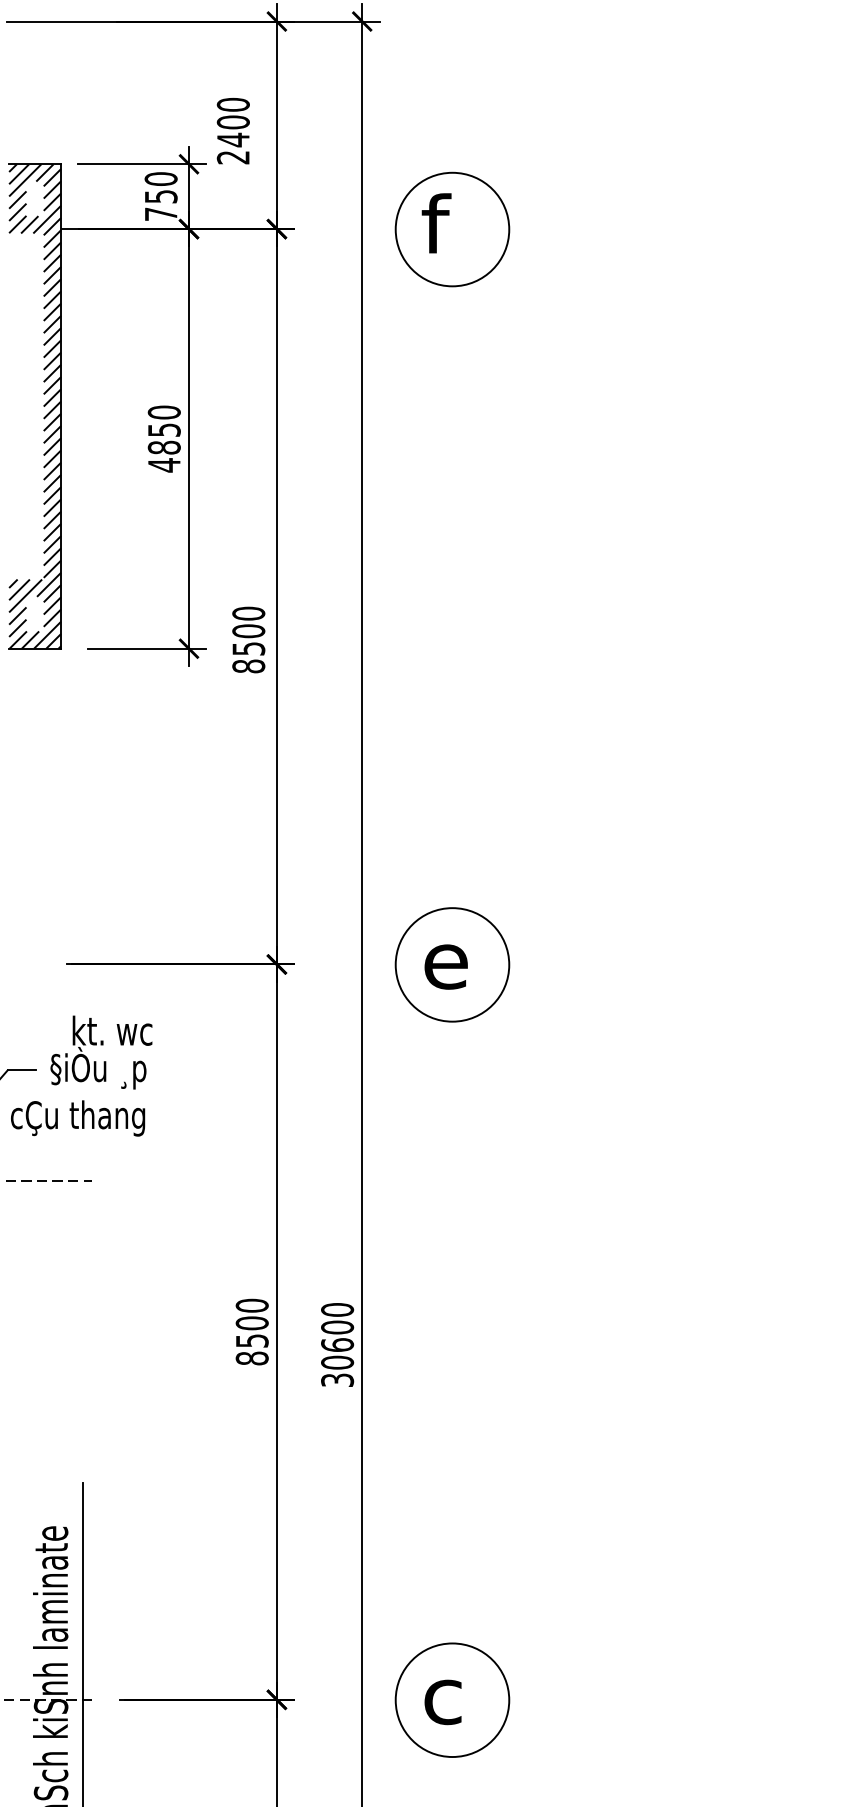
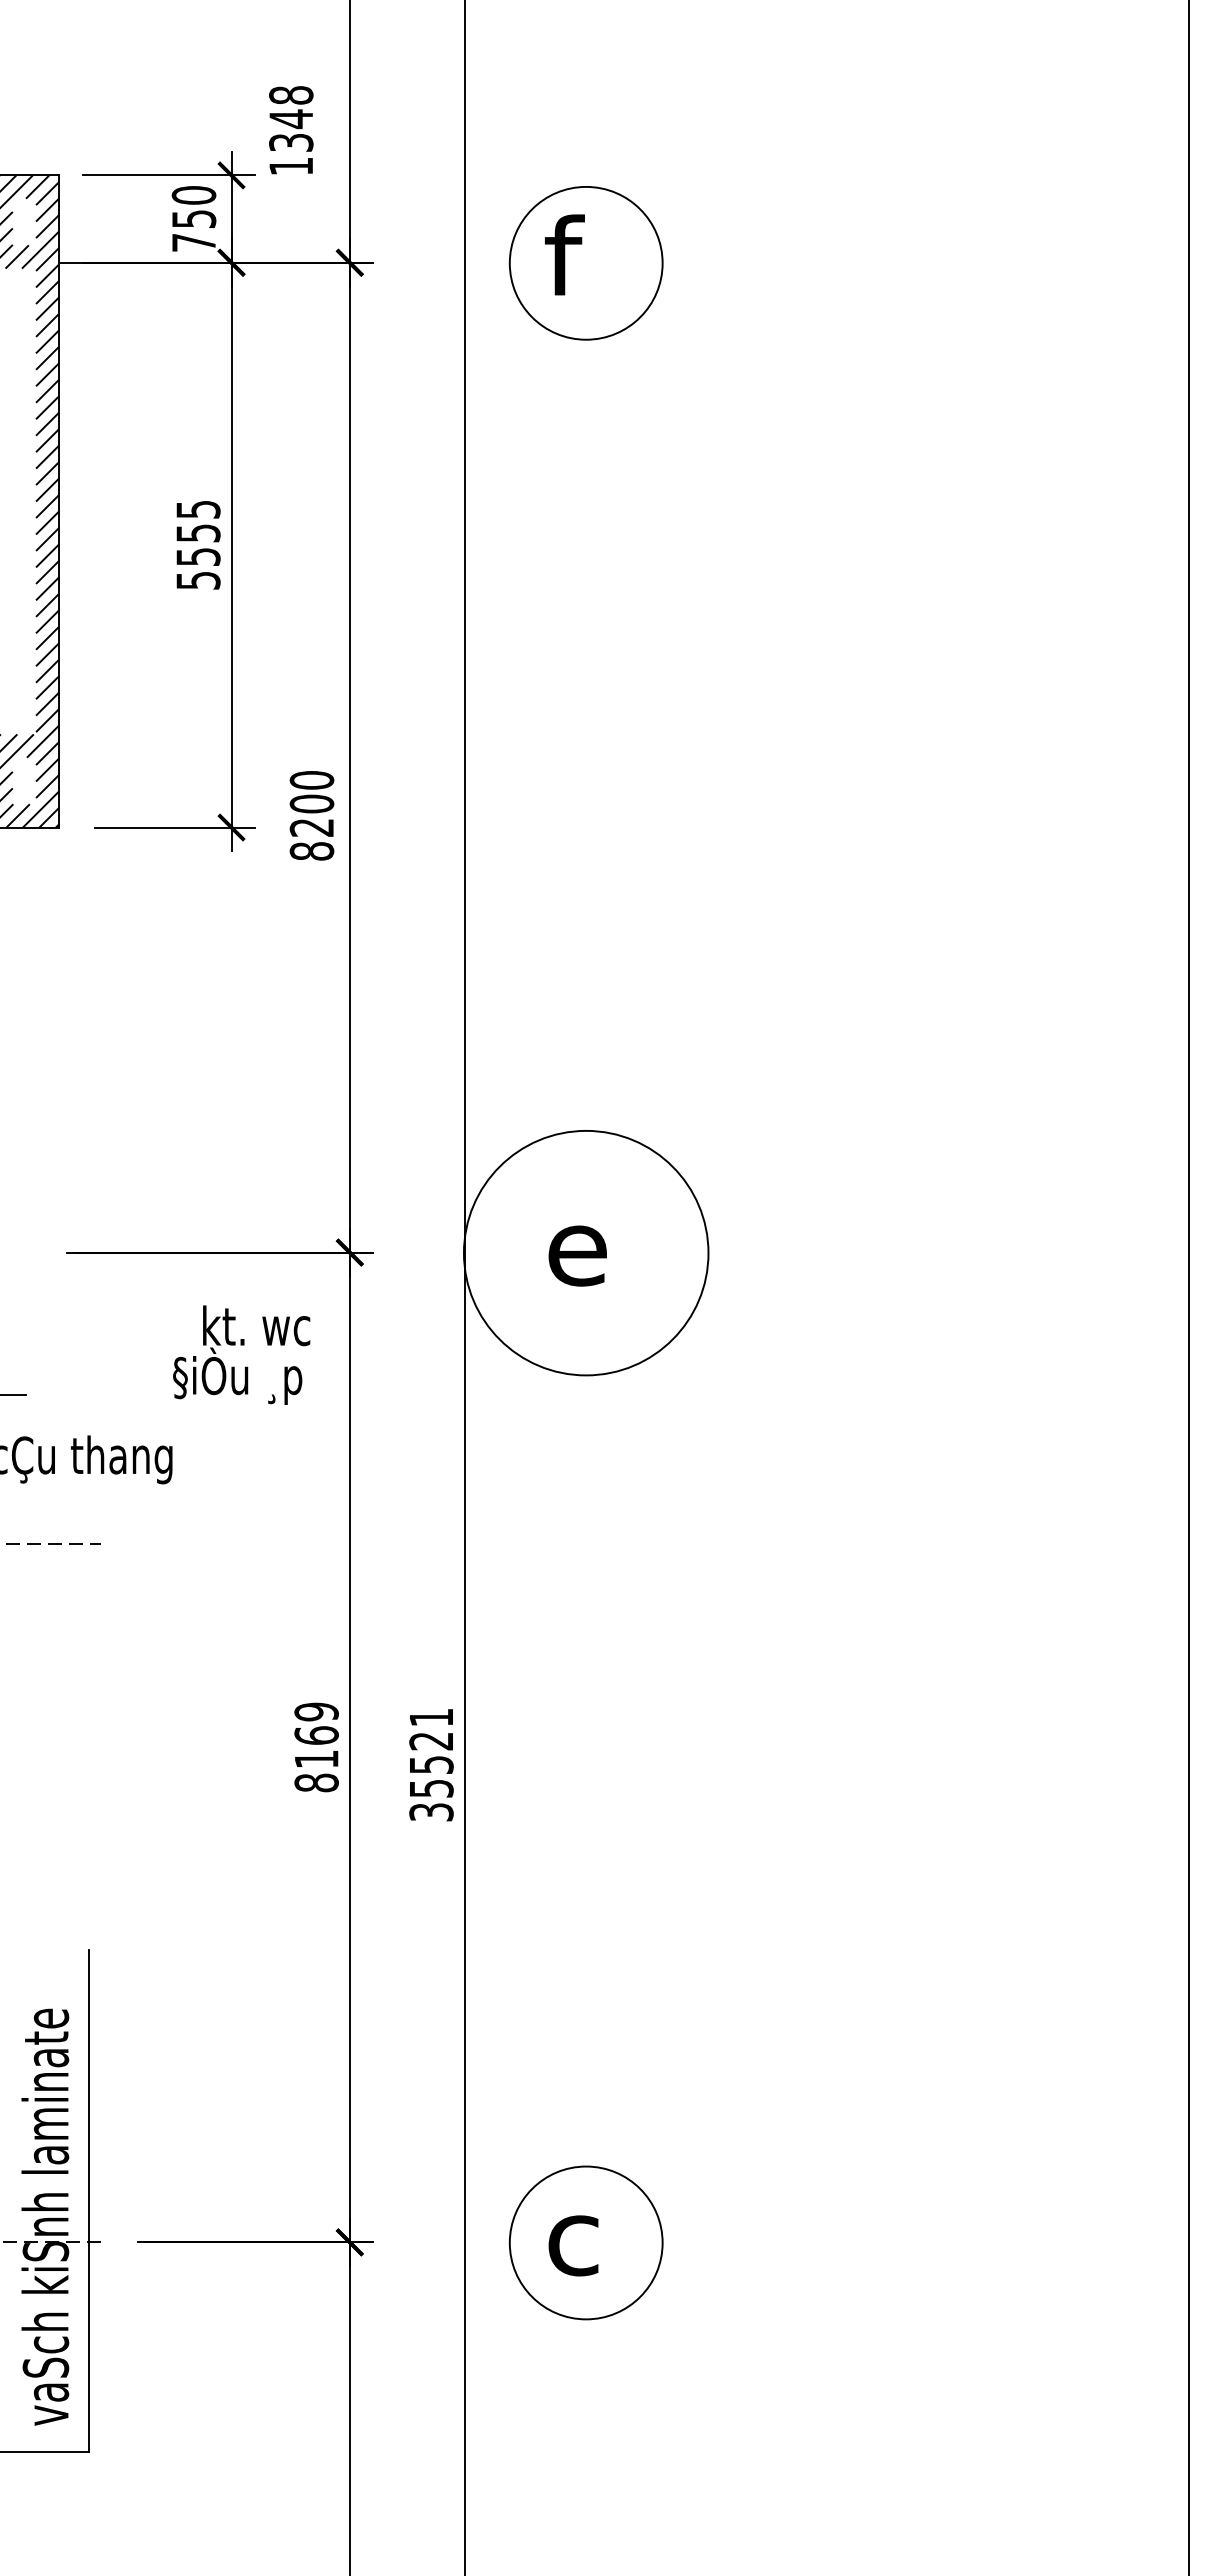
text: (233, 130) -> (291, 130), 2400 -> 1348
text: (164, 439) -> (198, 545), 4850 -> 5555
text: (248, 648) -> (311, 827), 8500 -> 8200
circle: (451, 964) -> (585, 1252), size x1.6
text: (101, 1052) -> (241, 1354), moved
text: (252, 1323) -> (316, 1735), 8500 -> 8169
text: (337, 1335) -> (431, 1752), 30600 -> 35521

